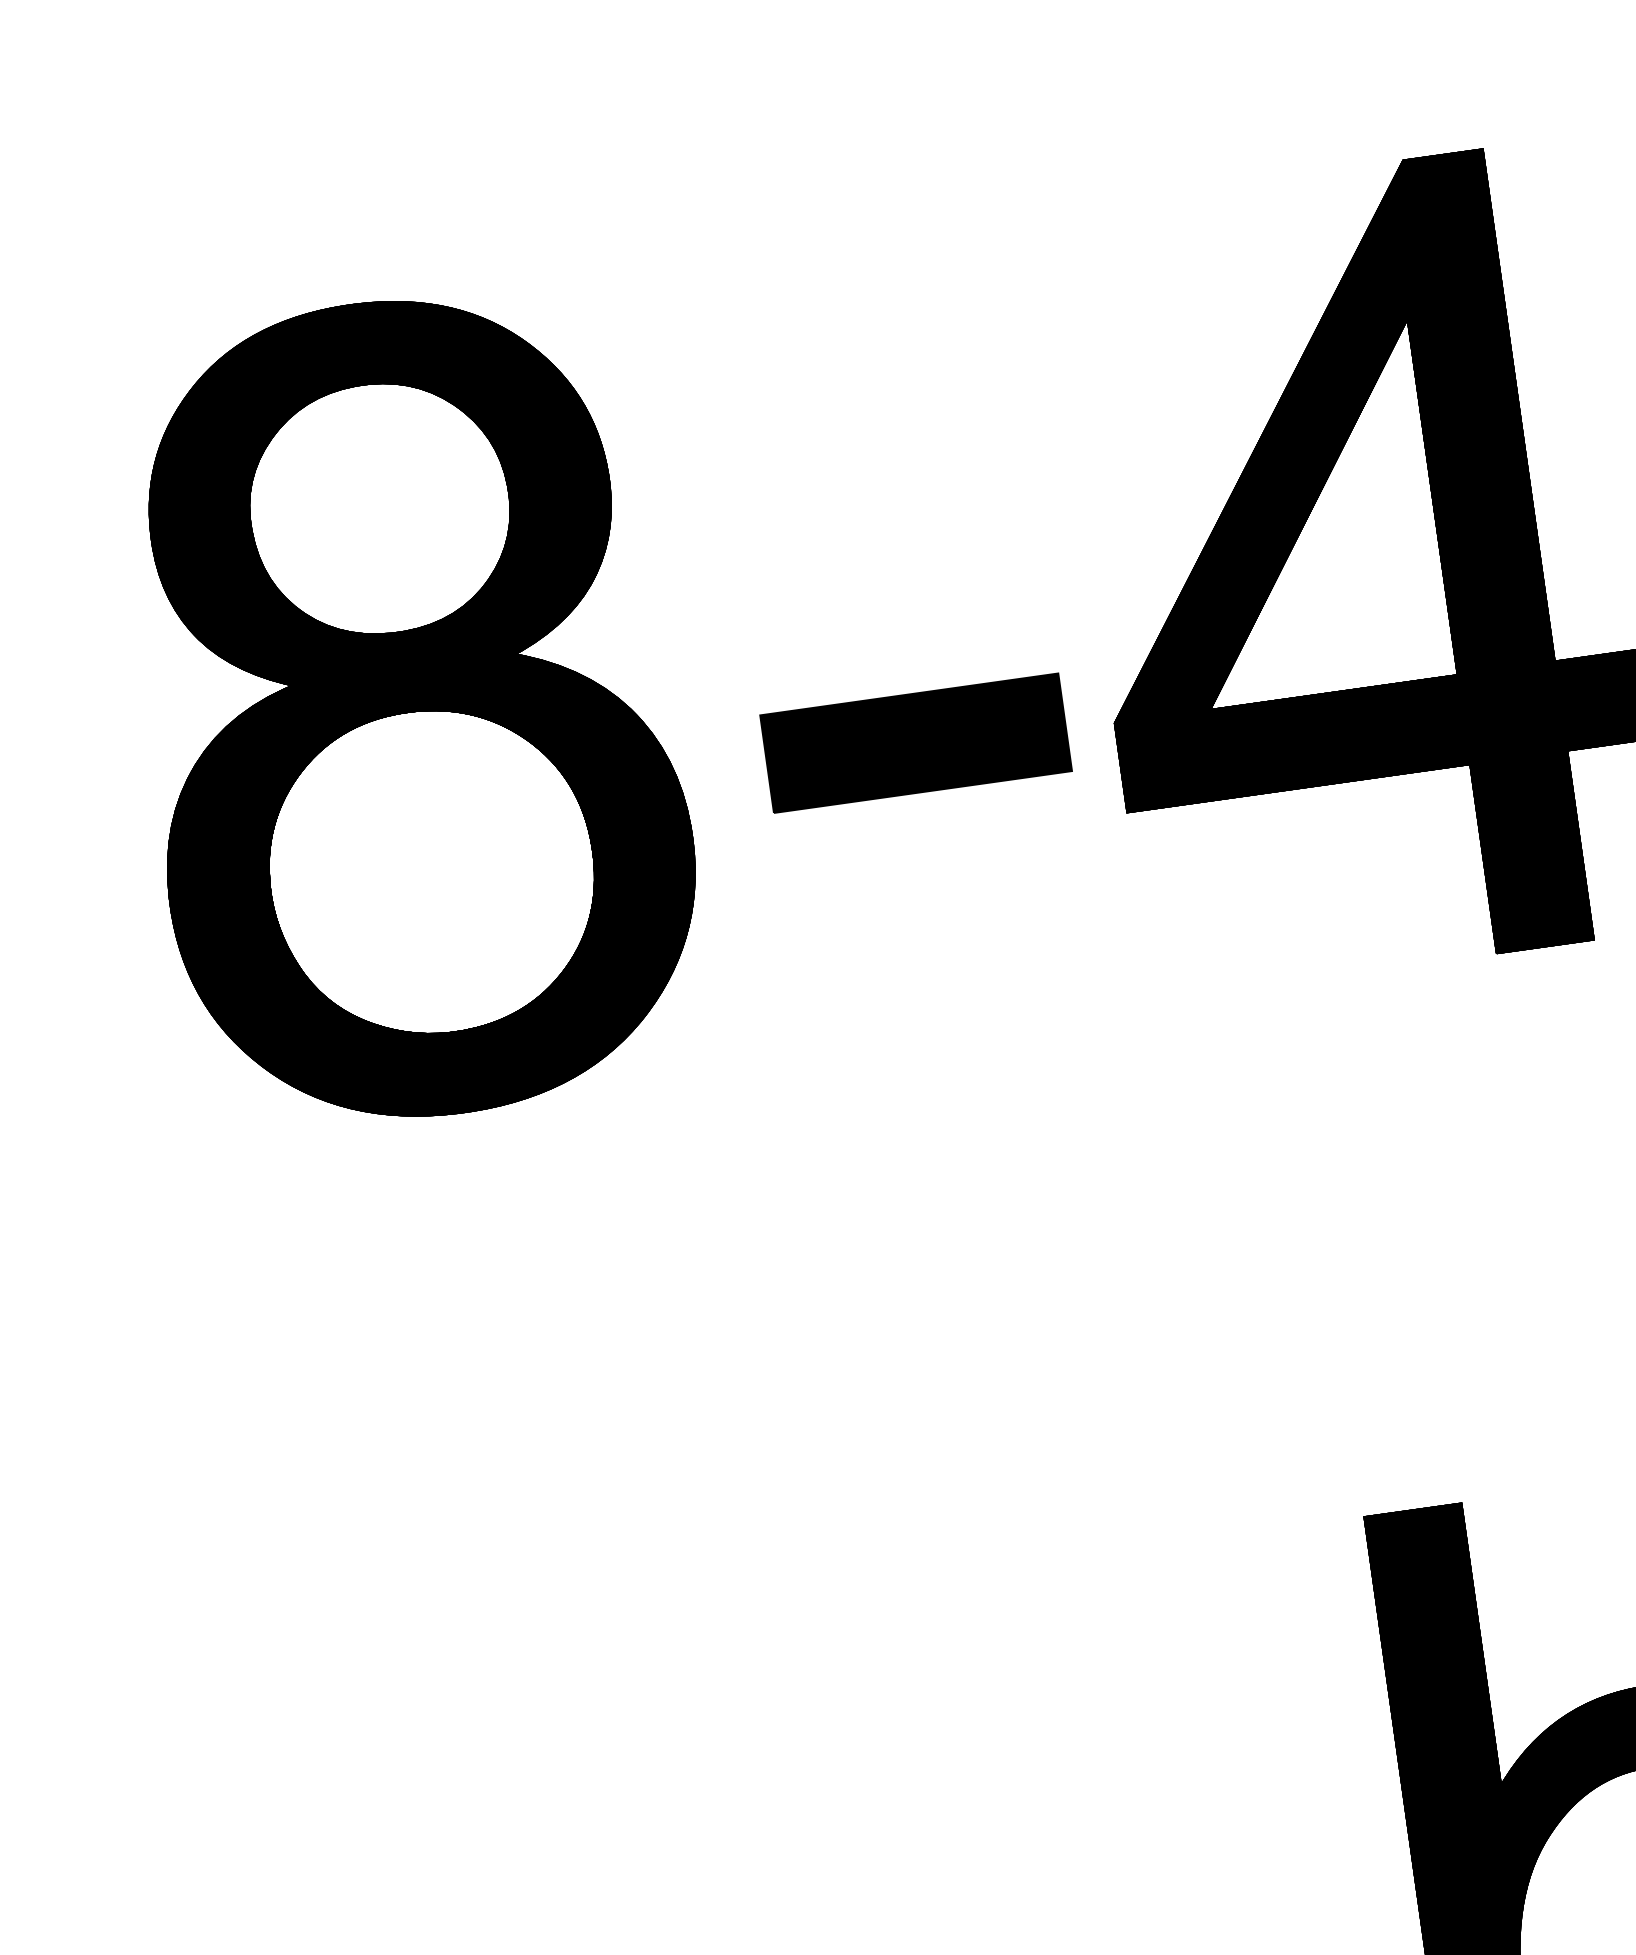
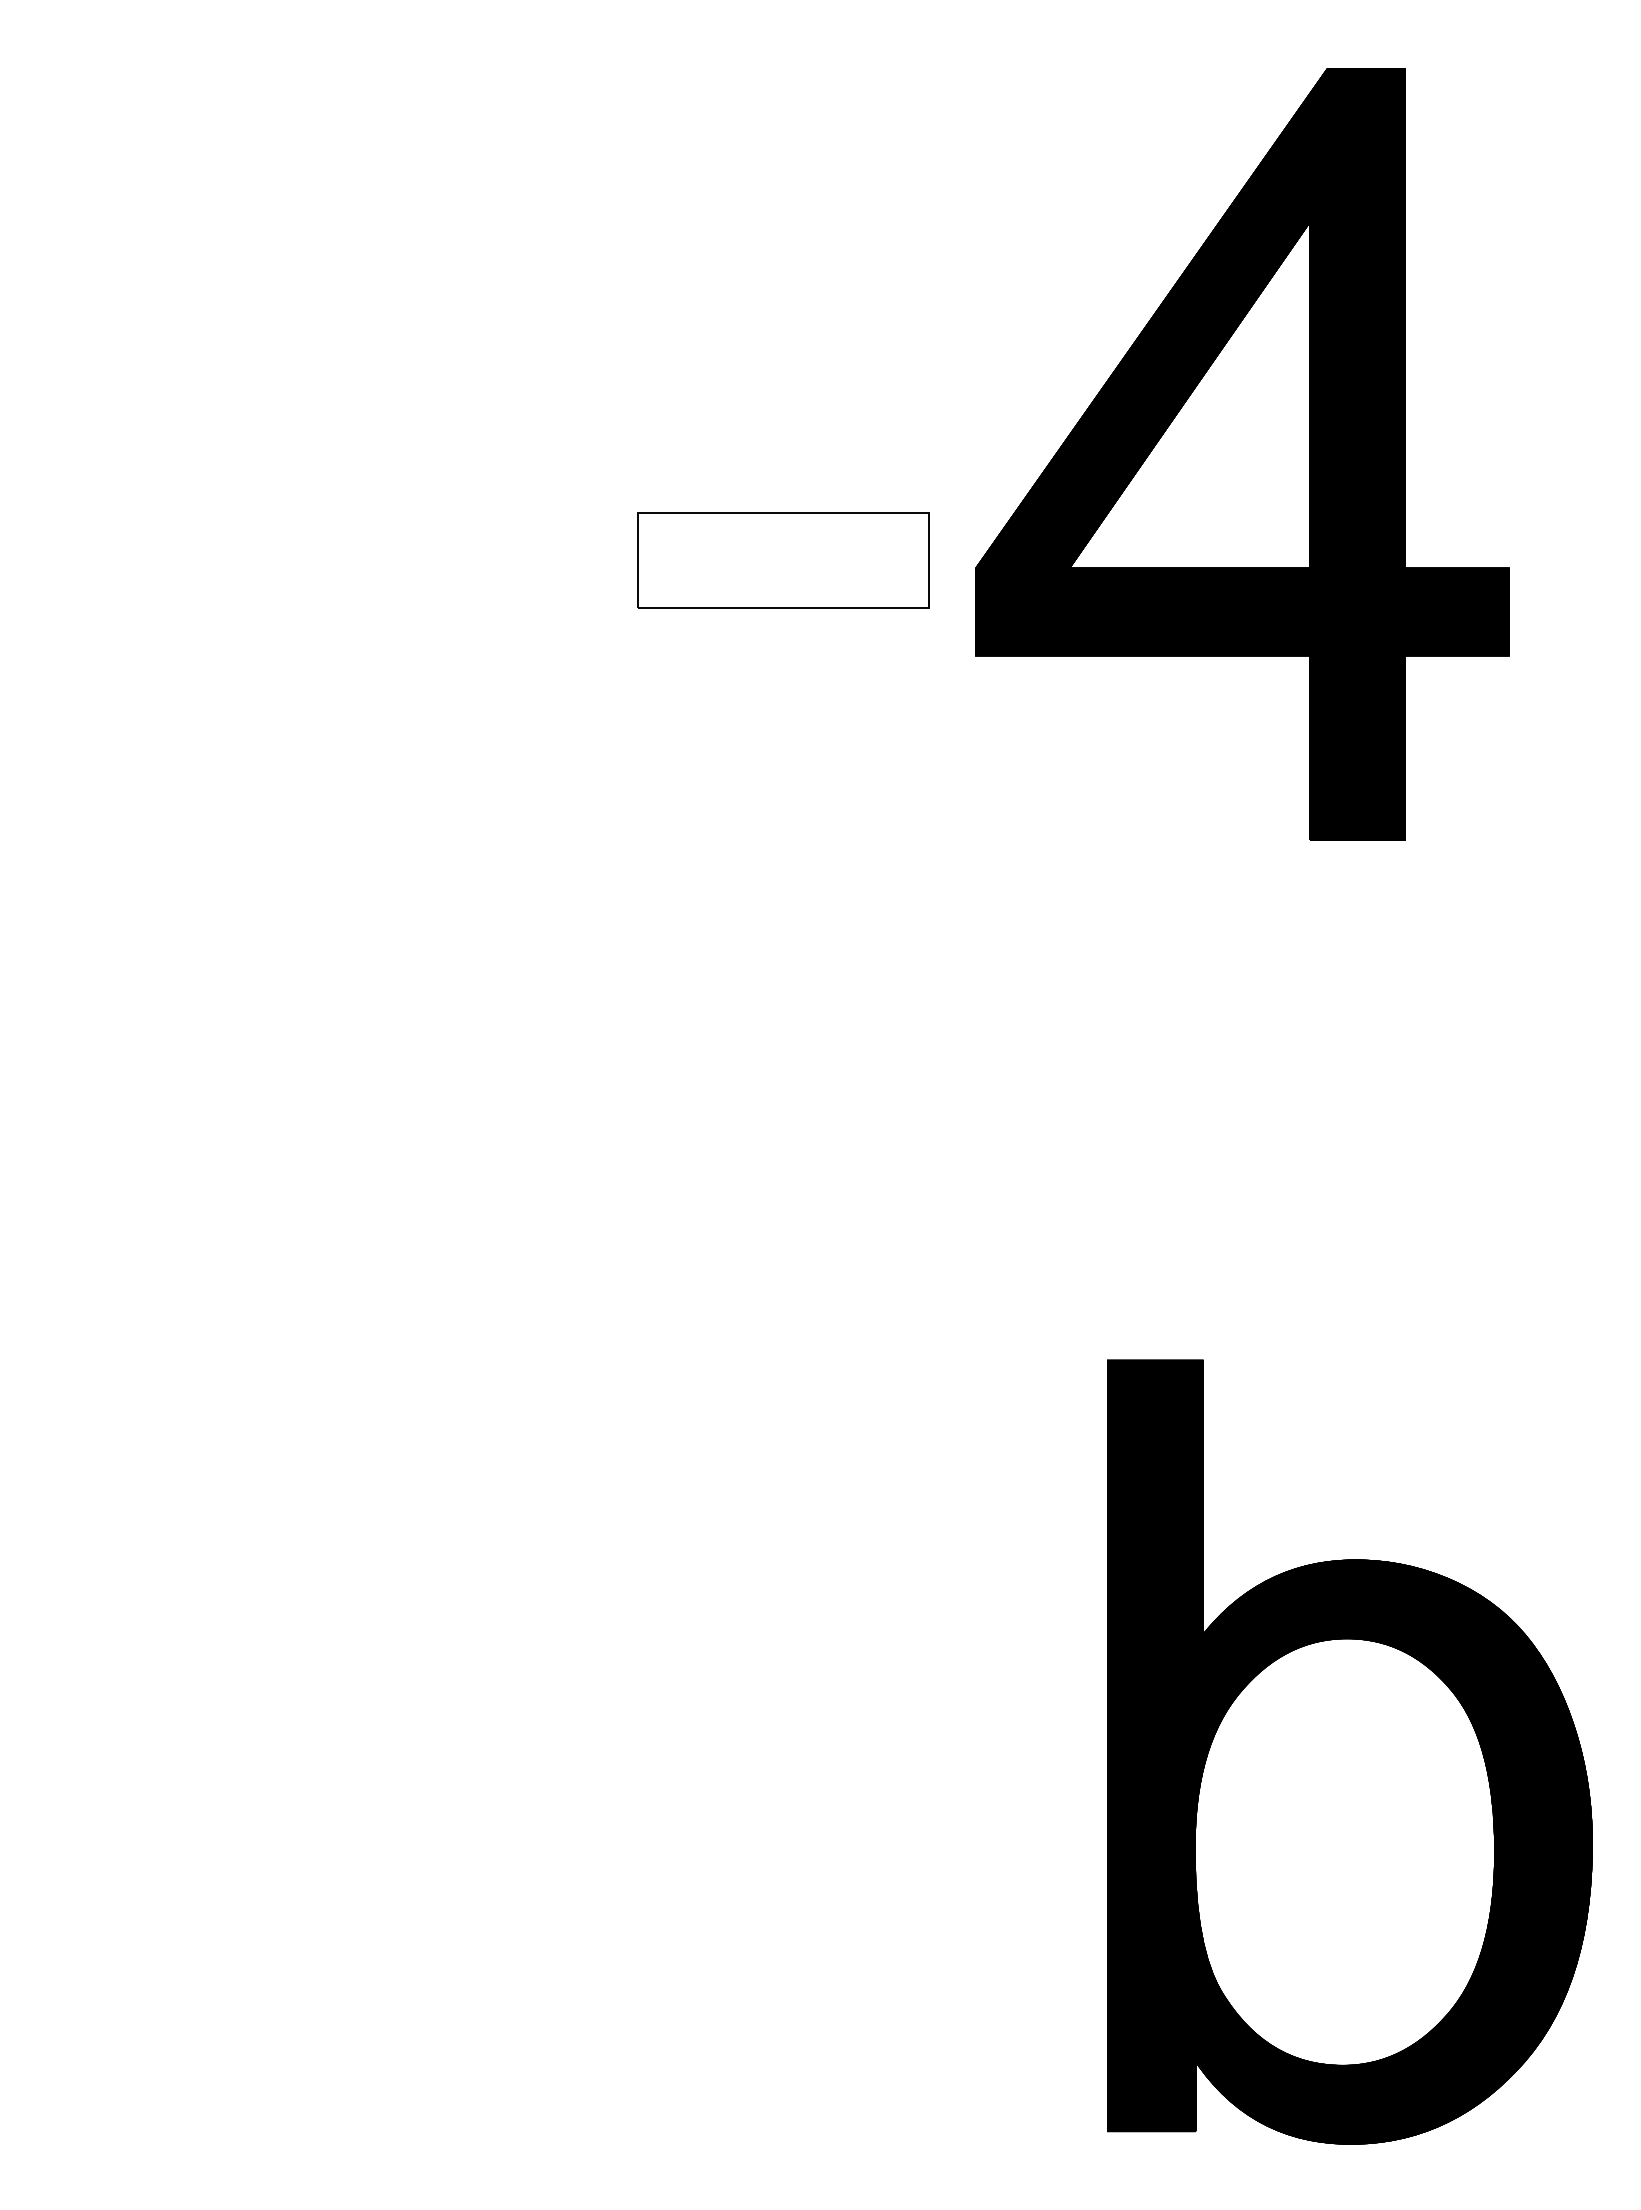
part: (407, 708) -> (302, 459), removed
fill: (916, 742) -> (783, 560), removed

